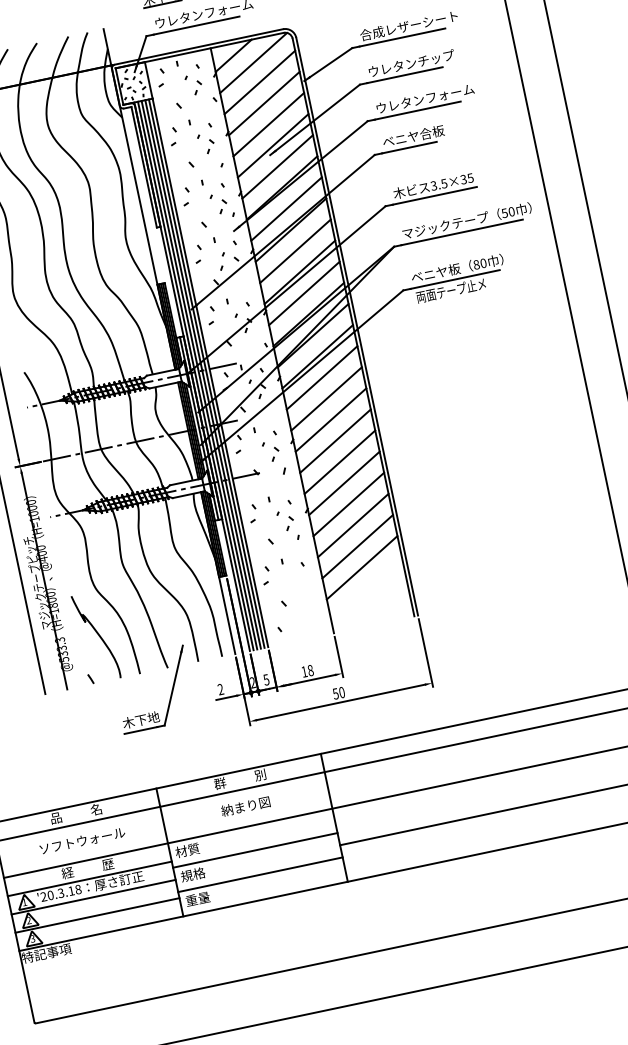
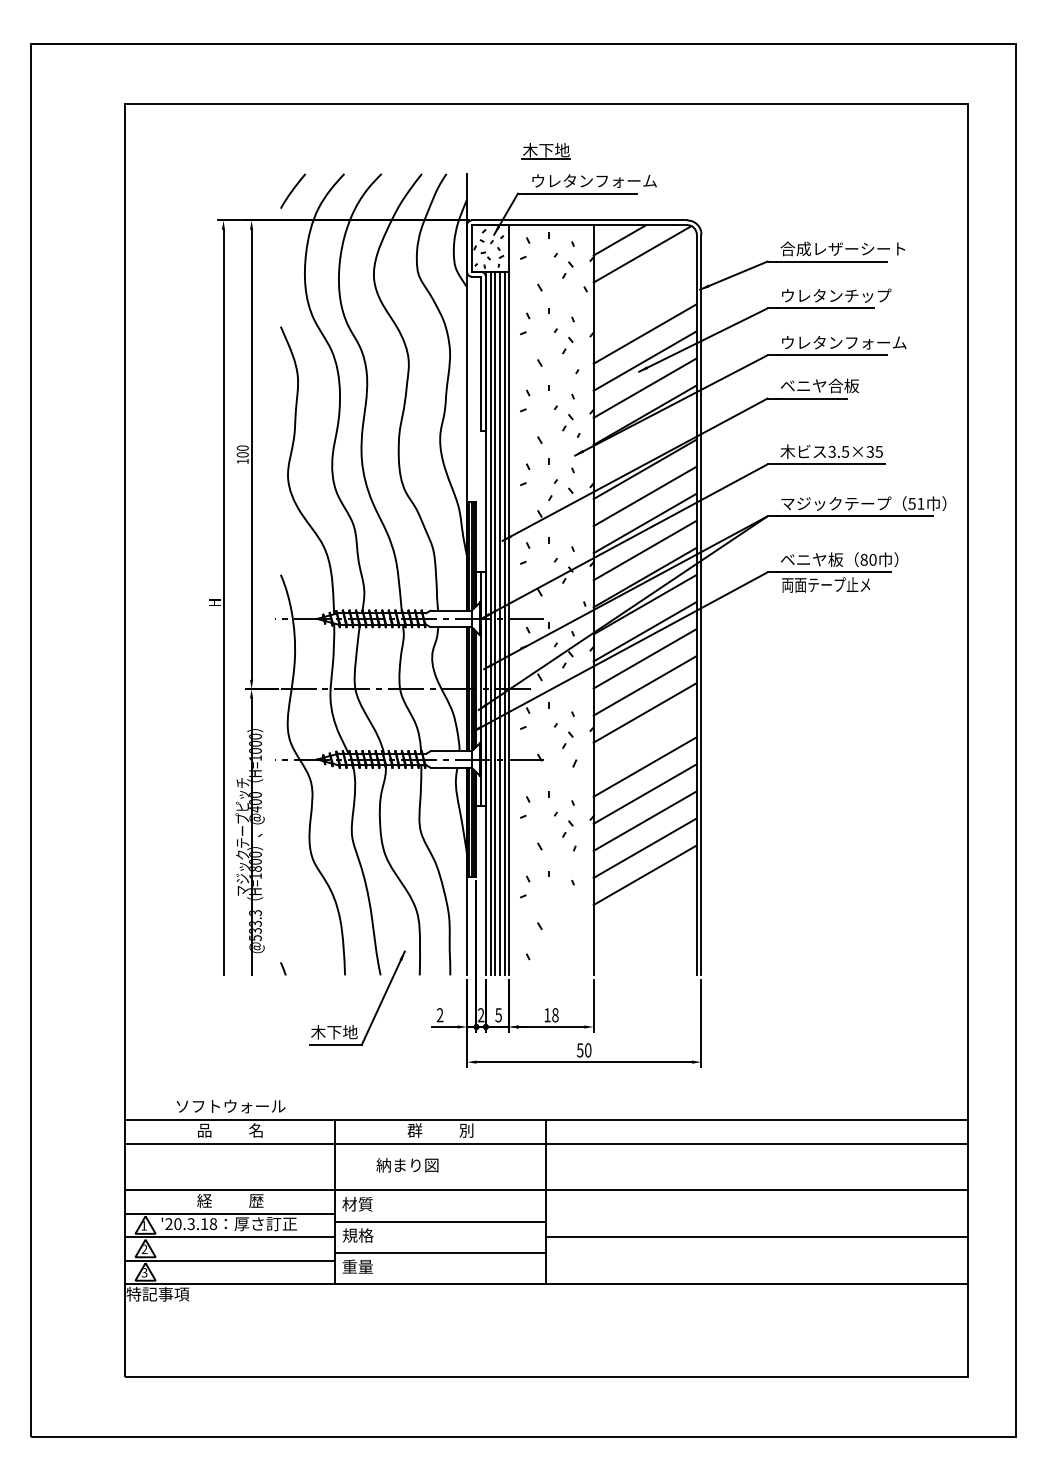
line: (259, 82) -> (644, 279), removed
line: (263, 103) -> (644, 306), removed
line: (286, 209) -> (644, 442), removed
text: (511, 211) -> (920, 503), 50 -> 51
line: (334, 440) -> (644, 739), removed
line: (361, 568) -> (644, 902), removed
curve: (98, 634) -> (303, 916), removed
text: (245, 806) -> (407, 1165), moved
text: (82, 841) -> (230, 1106), moved

